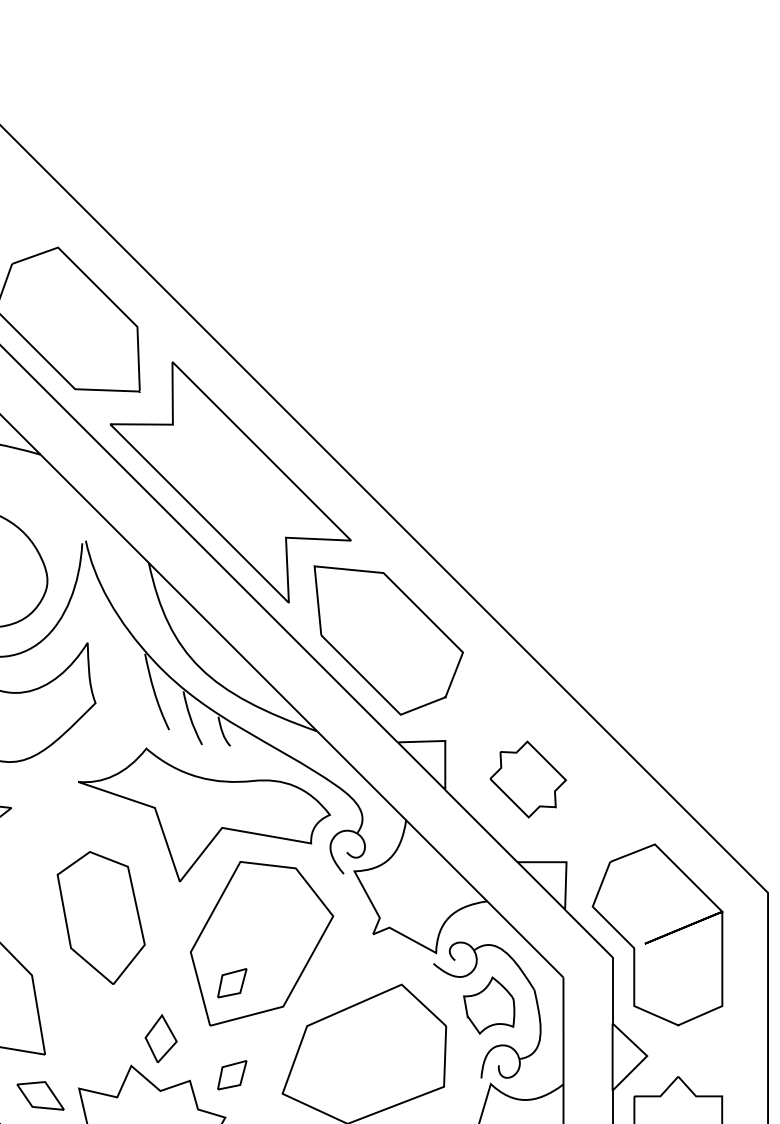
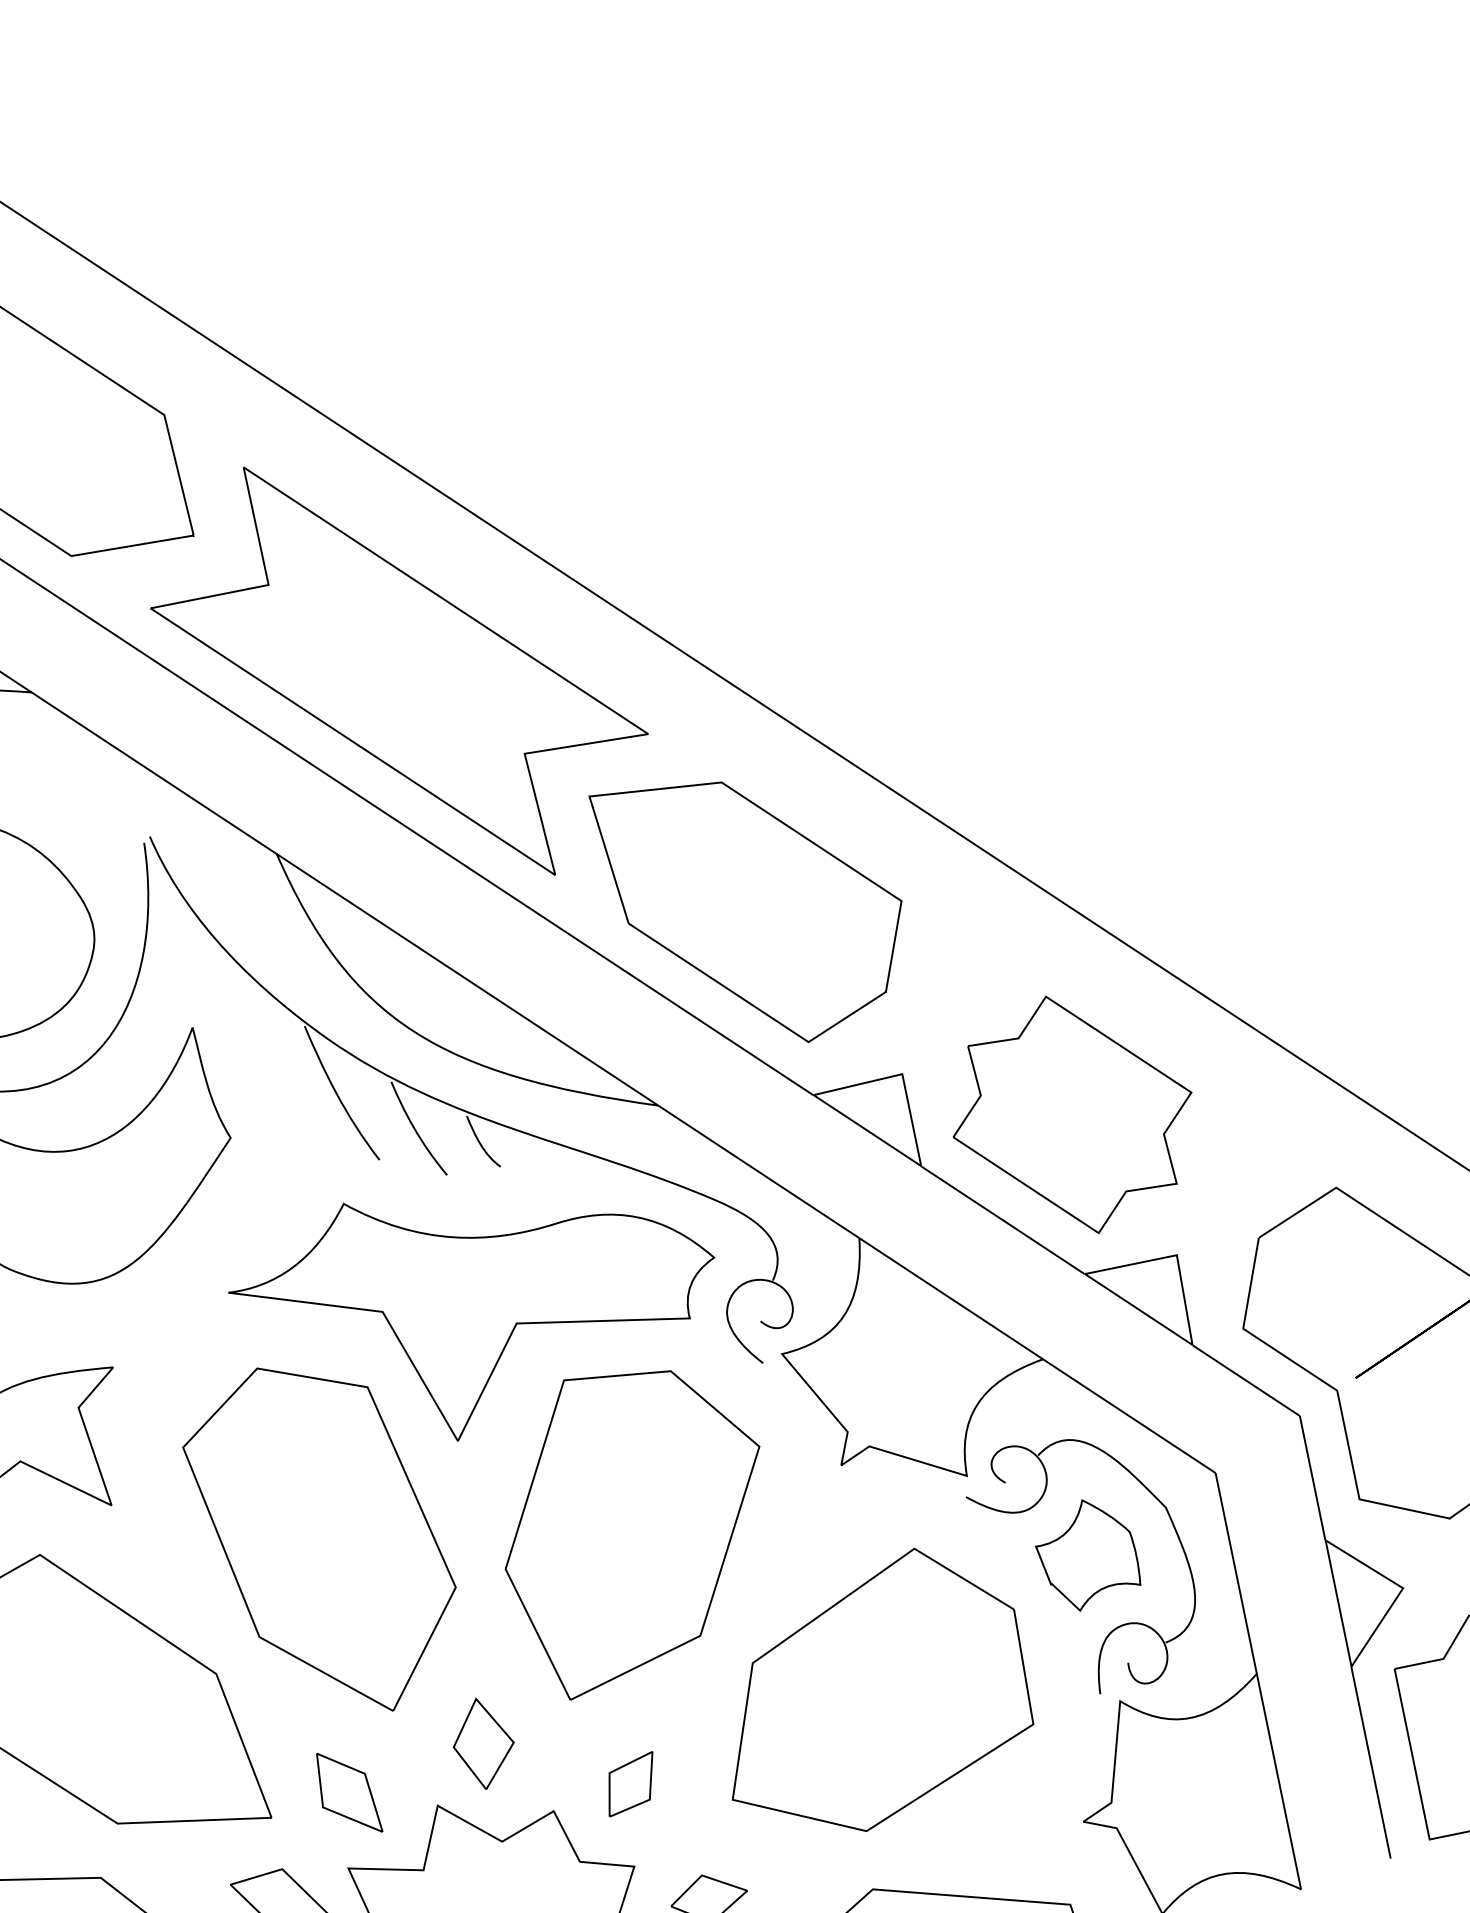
part: (528, 779) -> (1073, 1114), size x1.67
part: (101, 917) -> (324, 1538), size x1.43
part: (232, 983) -> (596, 1611), removed
part: (86, 1049) -> (347, 1792), added

